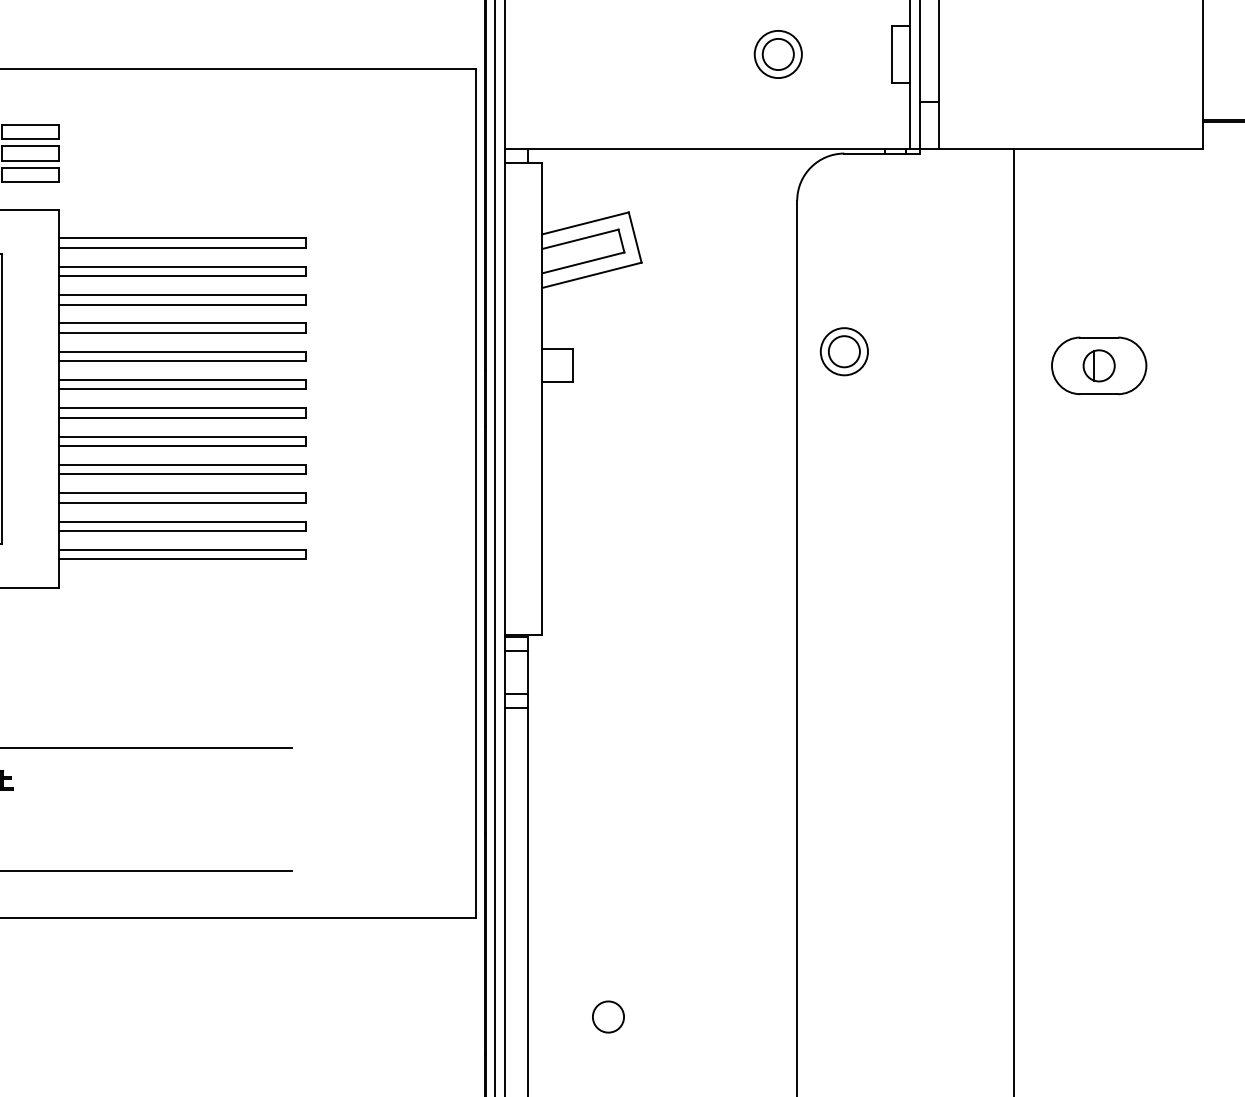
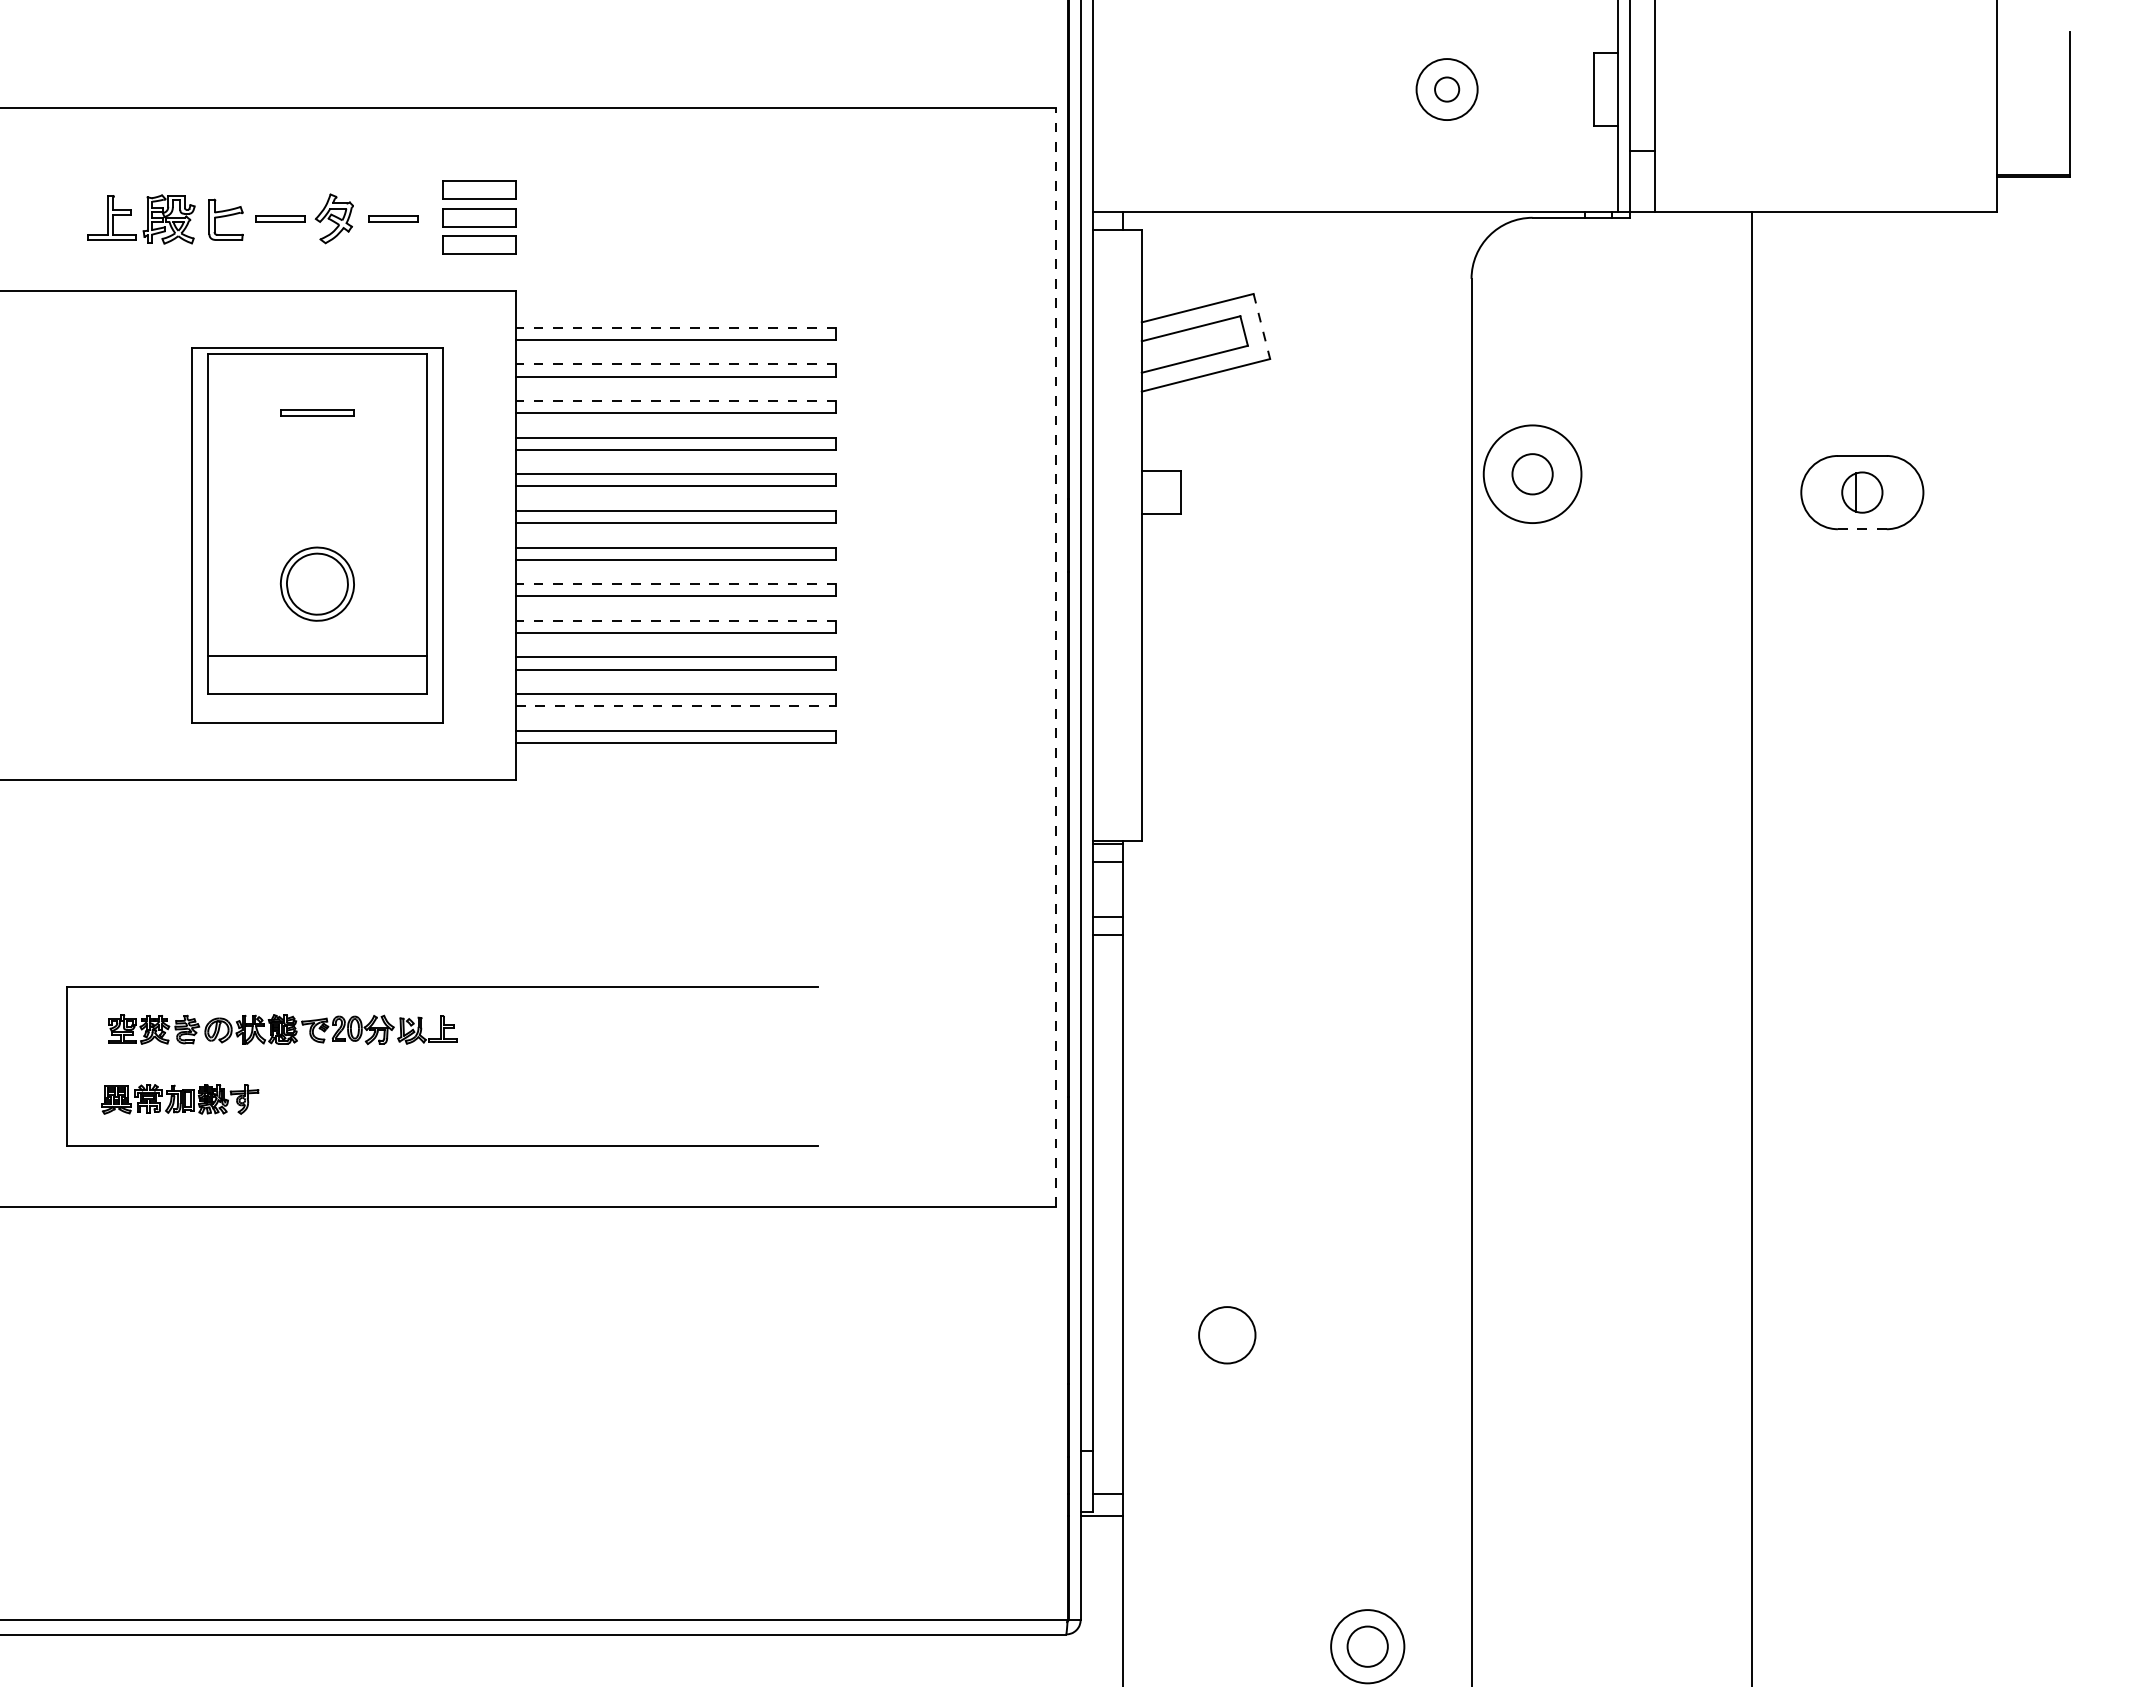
circle: (777, 54) -> (1446, 89), size x0.6
line: (634, 237) -> (1261, 326), solid -> dashed
line: (182, 238) -> (675, 327), solid -> dashed
line: (182, 266) -> (675, 364), solid -> dashed
line: (182, 295) -> (675, 401), solid -> dashed
circle: (844, 351) -> (1532, 473), size x1.6
line: (1099, 394) -> (1862, 529), solid -> dashed
line: (182, 436) -> (675, 584), solid -> dashed
line: (182, 464) -> (675, 620), solid -> dashed
line: (476, 493) -> (1056, 657), solid -> dashed
line: (182, 531) -> (676, 706), solid -> dashed
circle: (608, 1017) -> (1227, 1335), size x1.4

